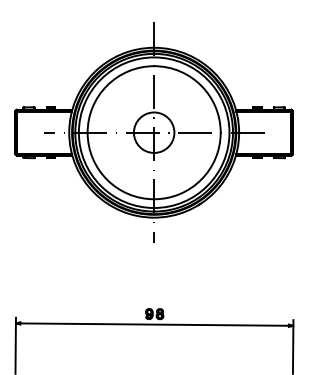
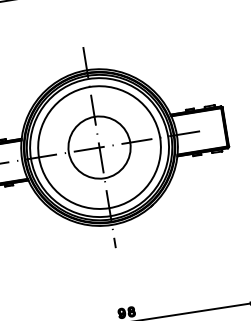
circle: (153, 132) -> (98, 147), size x1.67

